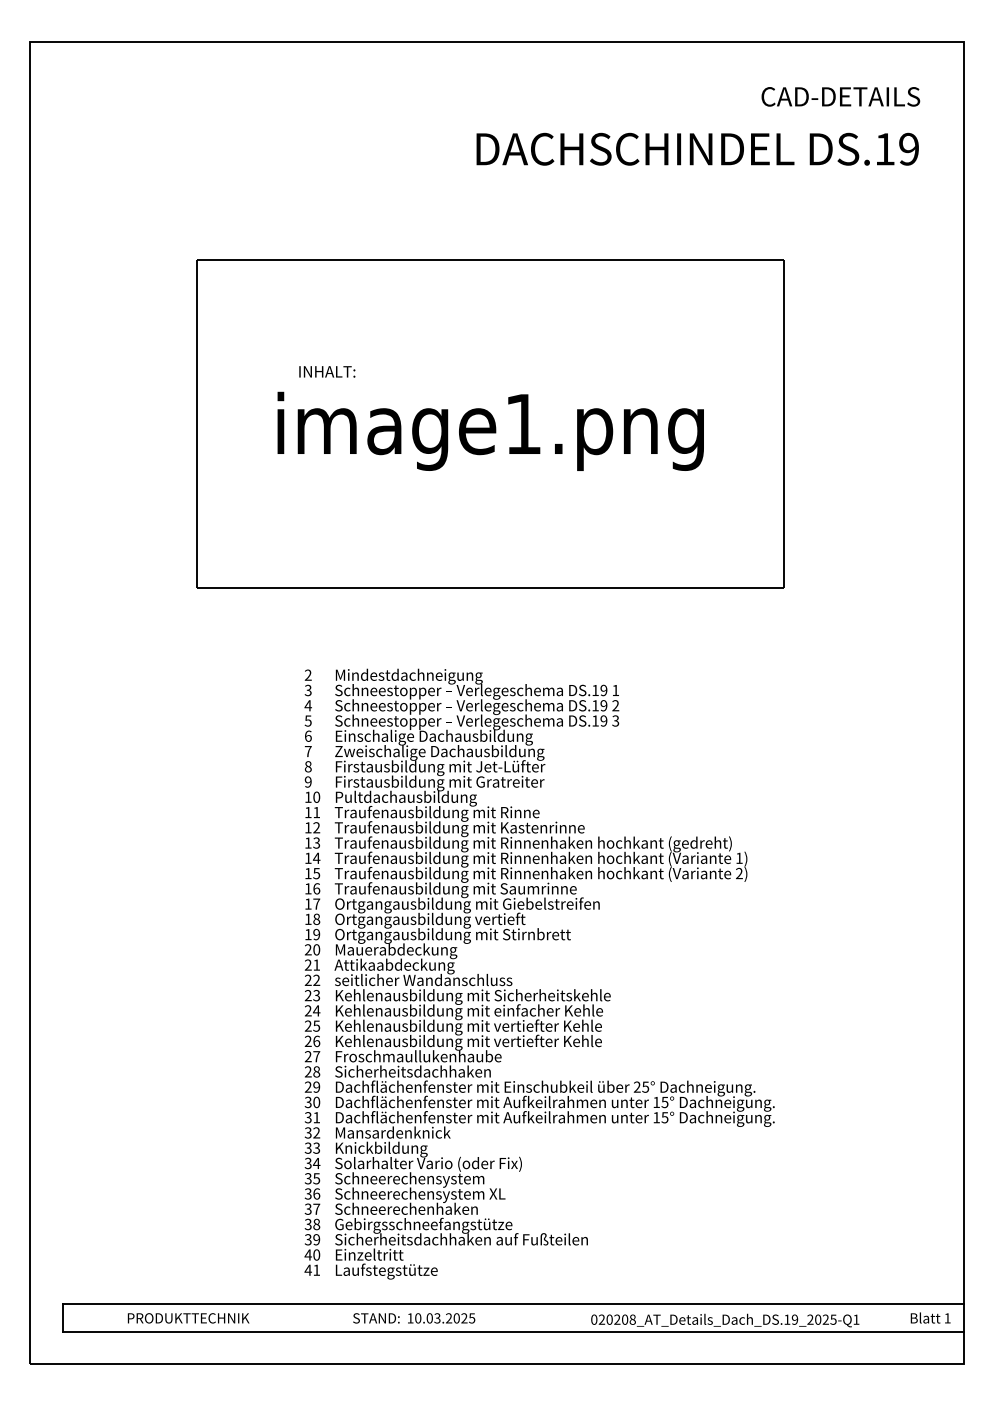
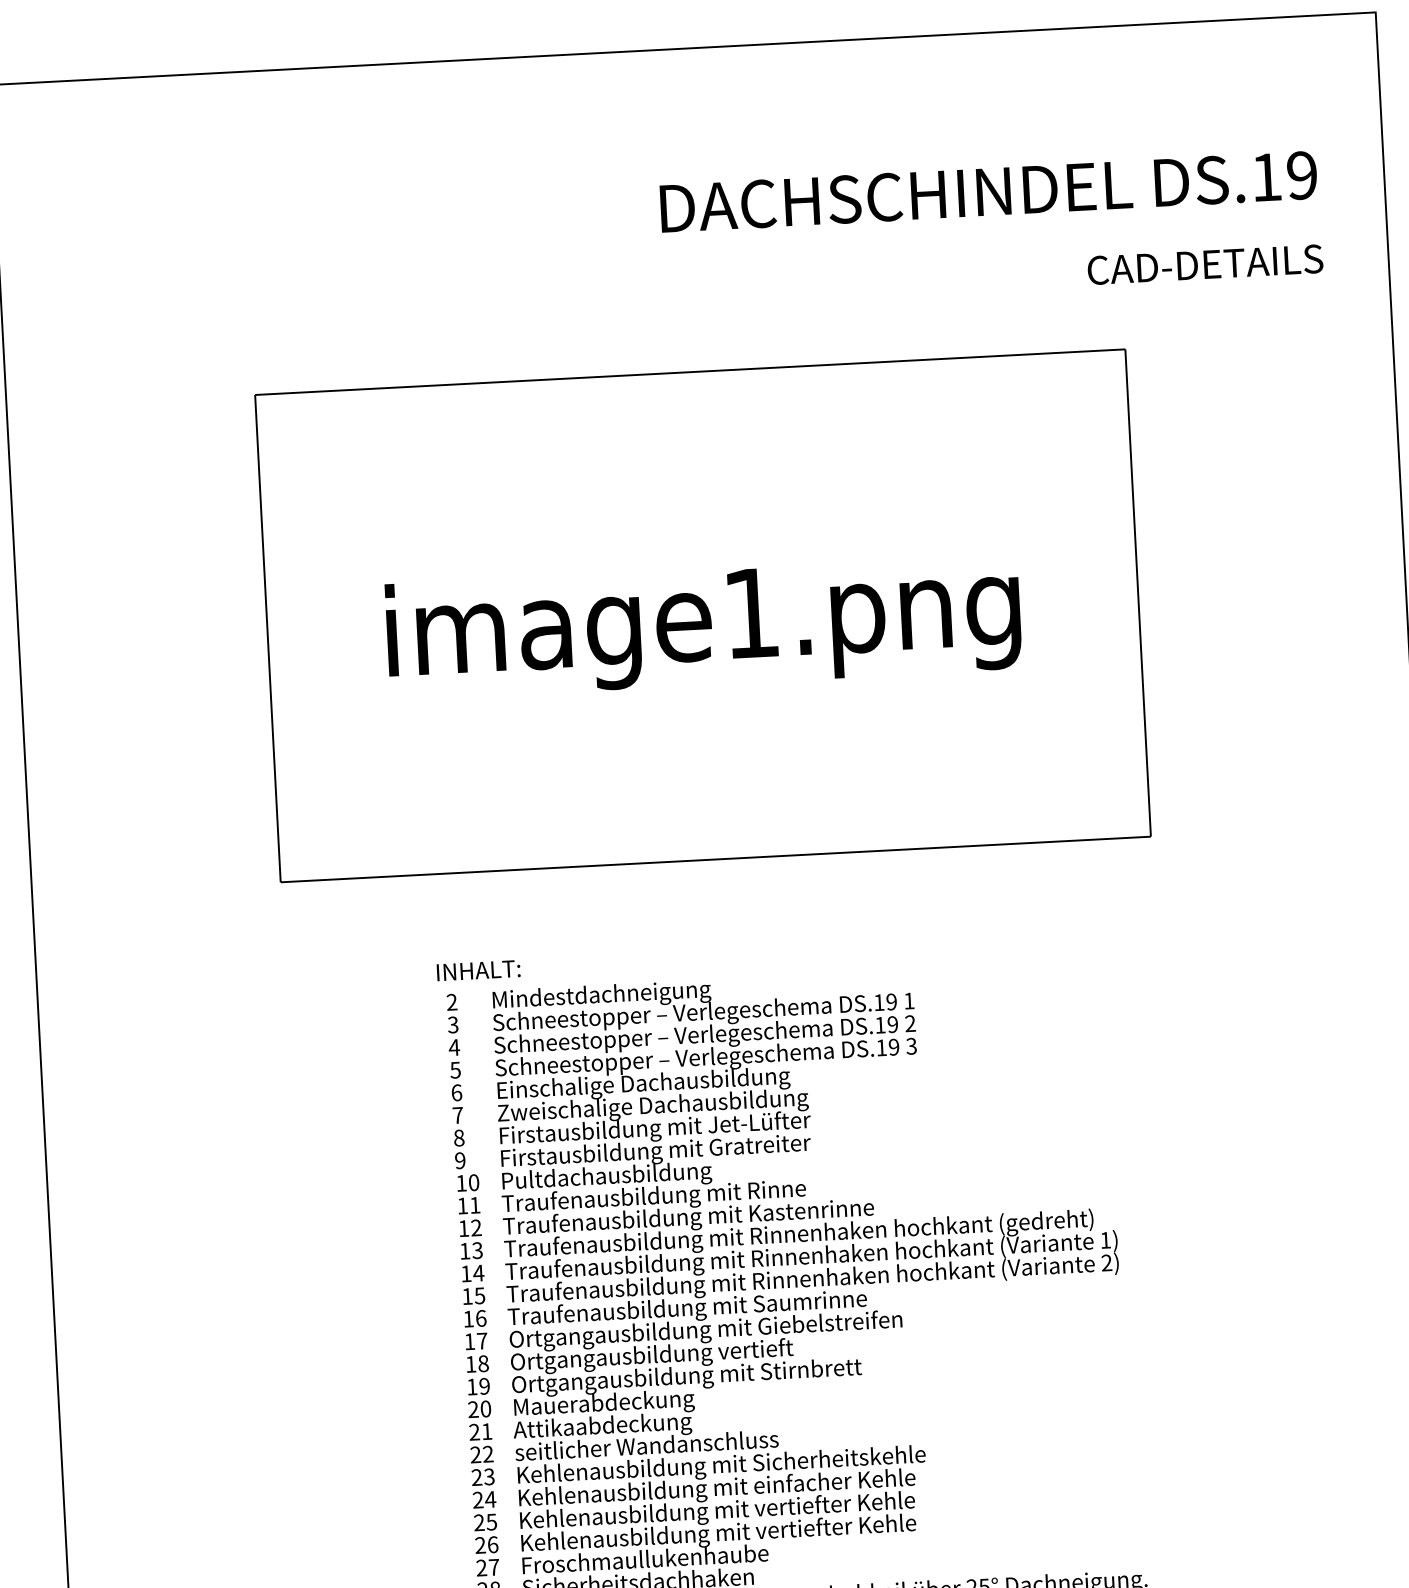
text: (840, 96) -> (1204, 264), moved
text: (327, 371) -> (478, 970), moved

